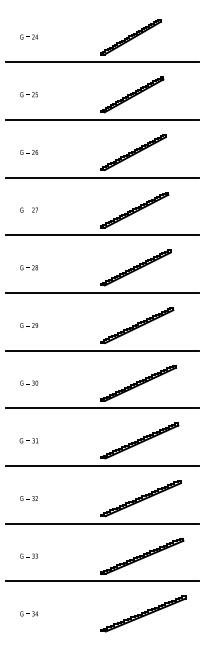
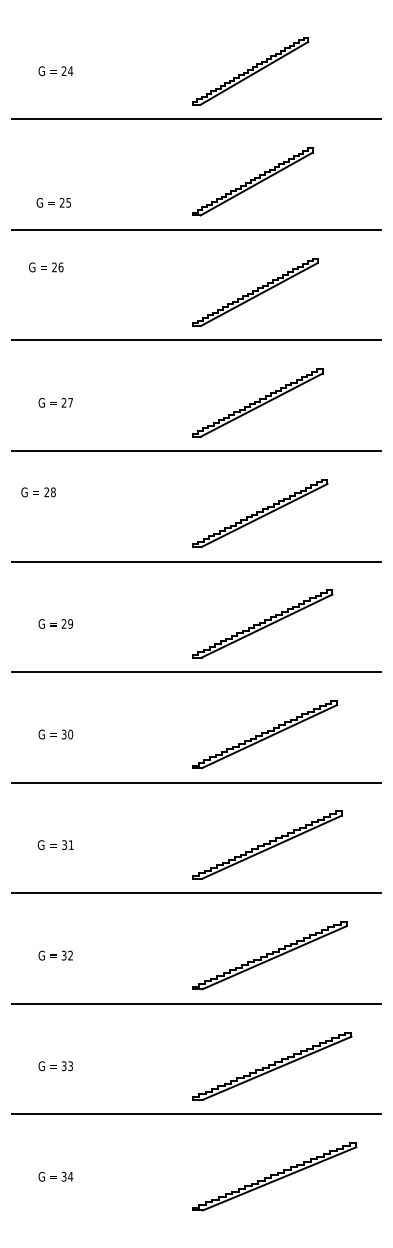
text: (28, 94) -> (52, 202), moved
text: (29, 152) -> (47, 267), moved
text: (28, 267) -> (37, 491), moved

